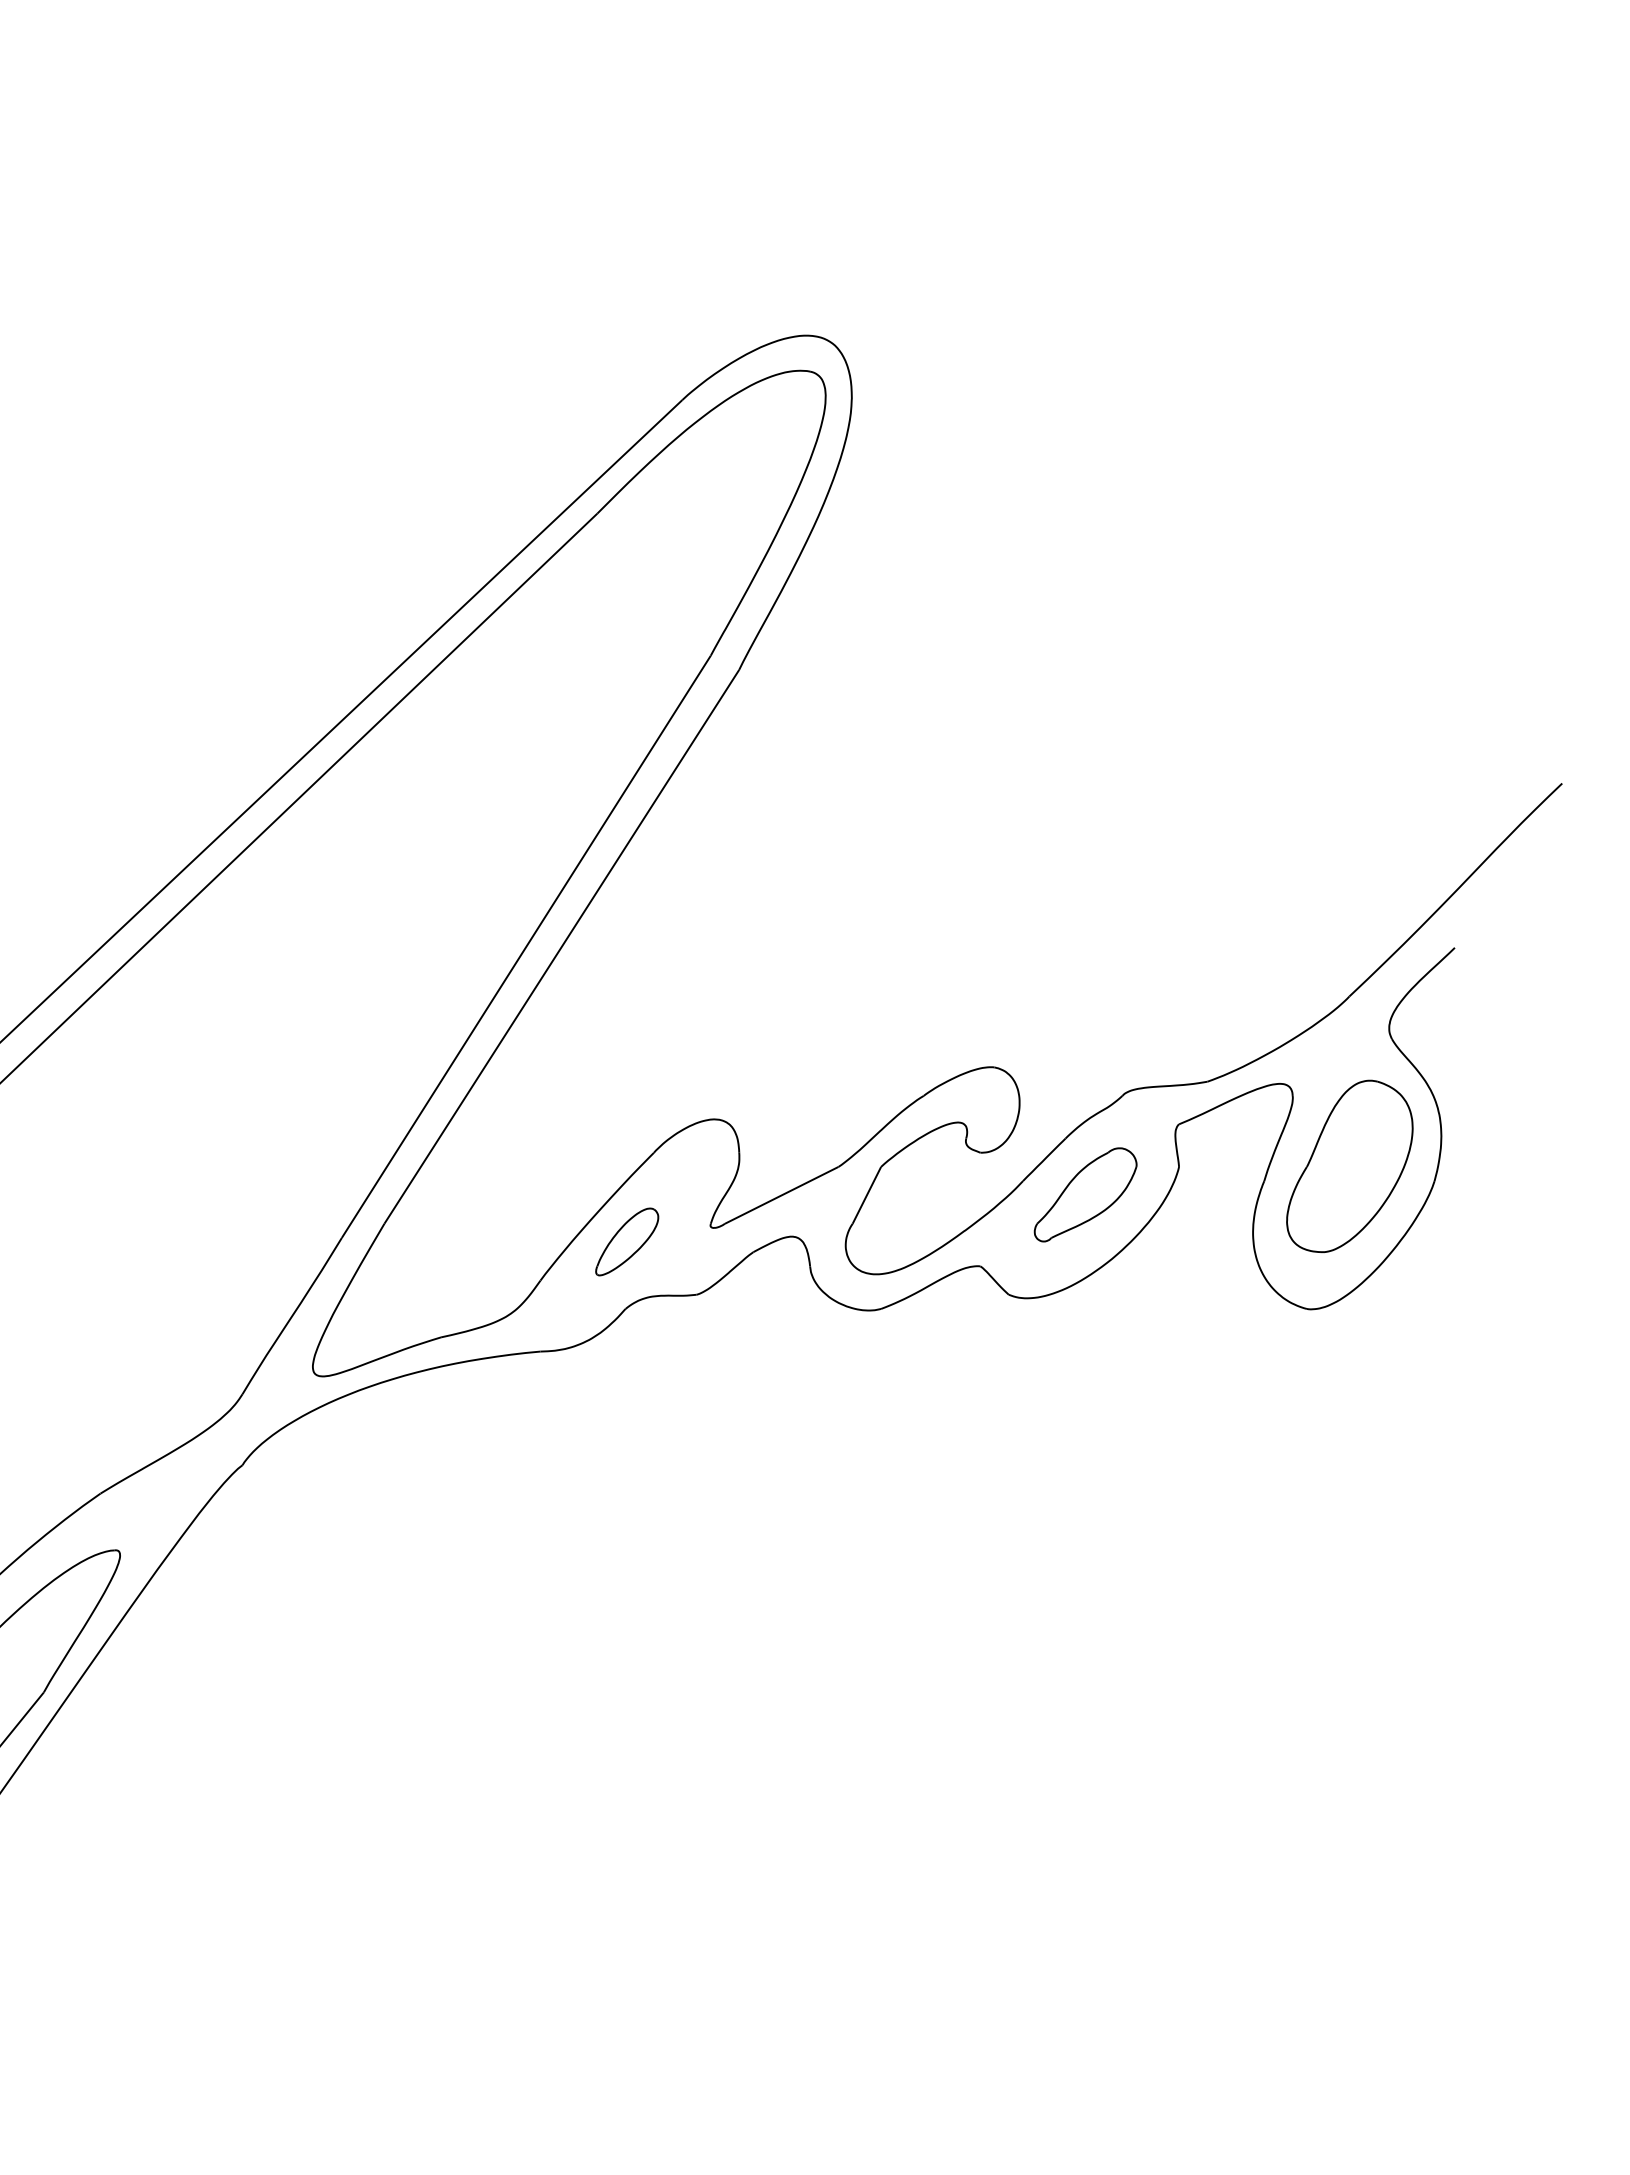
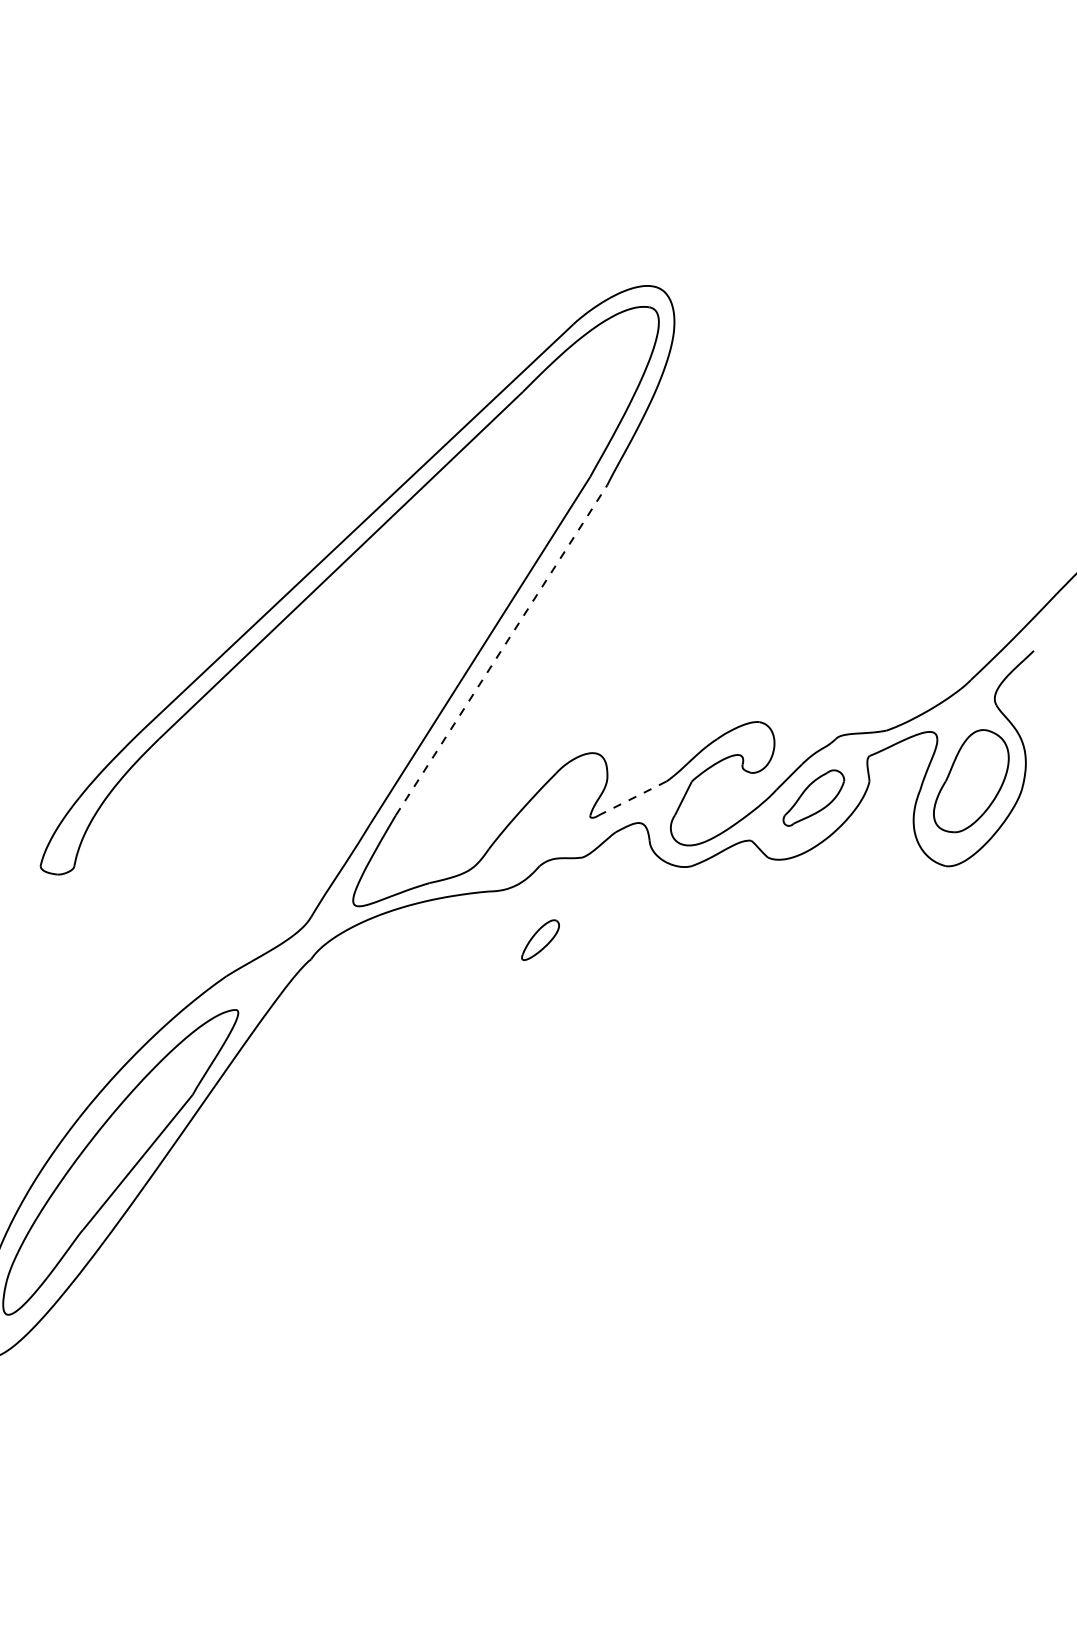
line: (561, 945) -> (501, 649), solid -> dashed
line: (781, 1195) -> (632, 798), solid -> dashed
part: (627, 1240) -> (540, 939), moved

